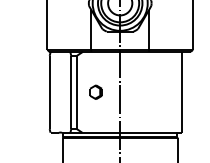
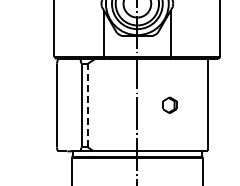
part: (95, 91) -> (169, 104), moved
line: (76, 92) -> (87, 105), solid -> dashed

